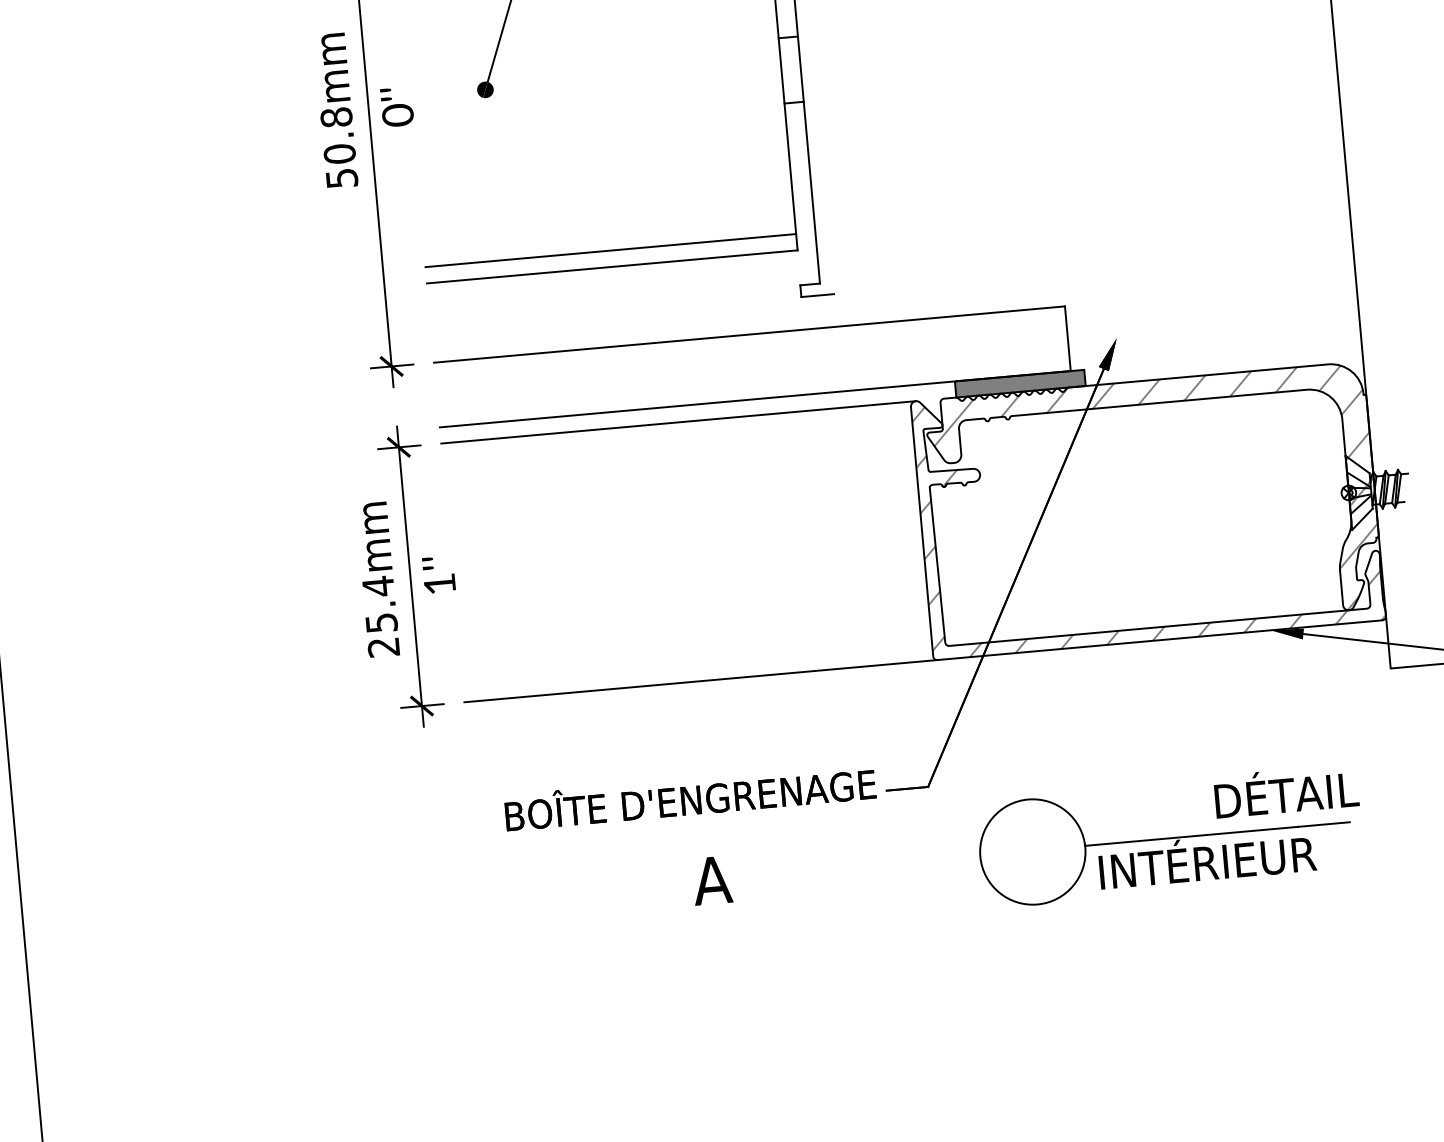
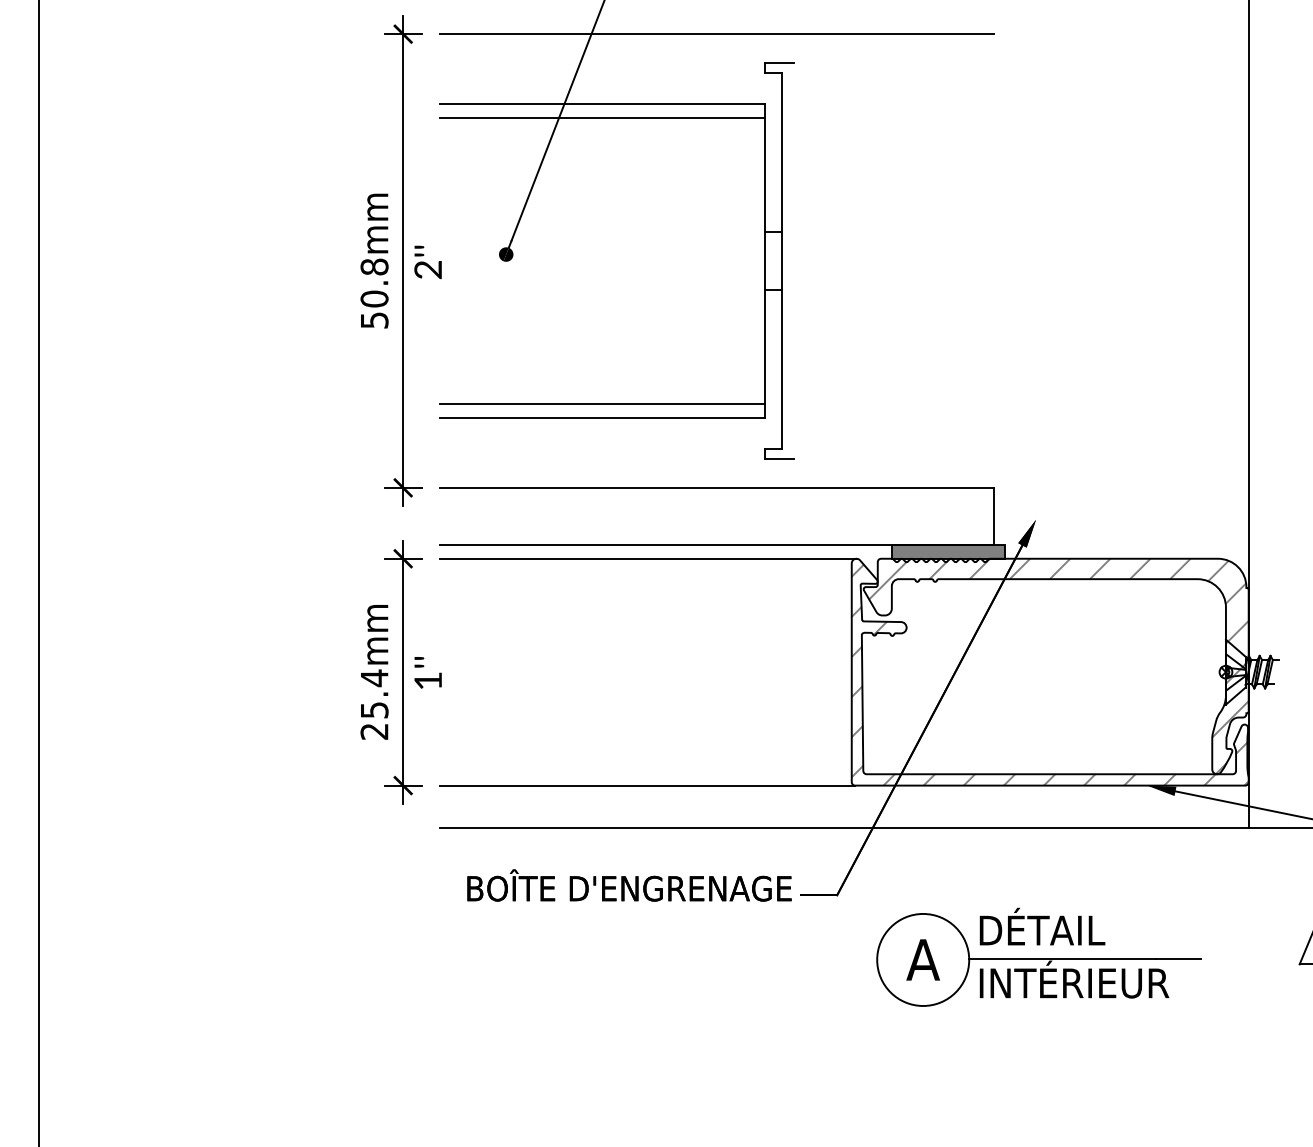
text: (397, 114) -> (427, 269), 0''\f] -> 2''\f]
line: (929, 710) -> (844, 828), added
text: (1286, 790) -> (1042, 926), moved
text: (711, 880) -> (922, 959), moved

